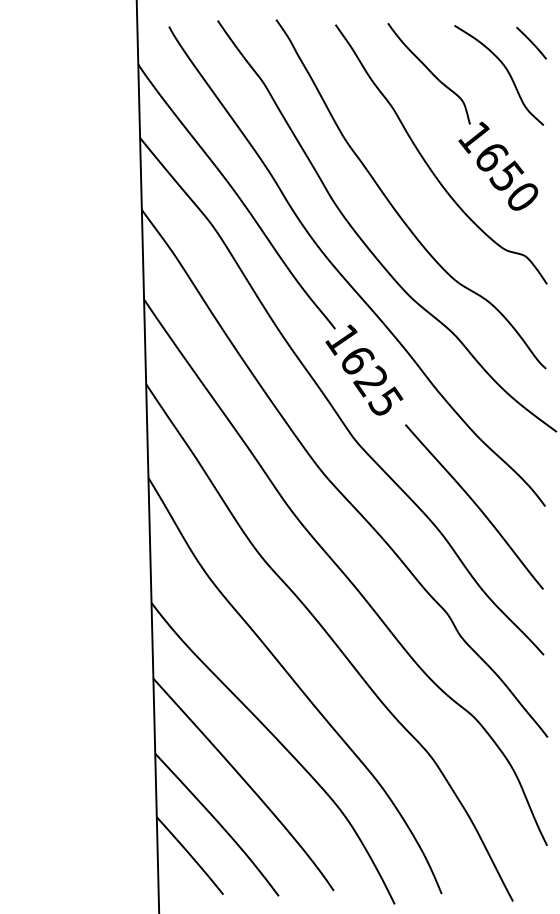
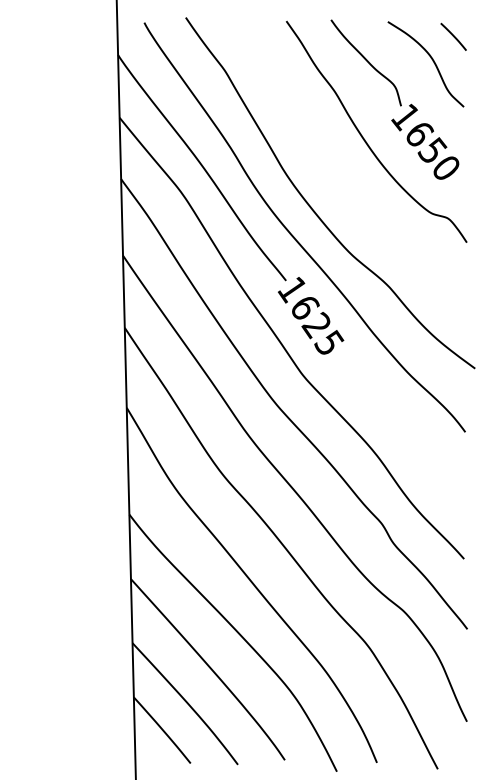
curve: (395, 208) -> (337, 177), removed
curve: (475, 505) -> (405, 431), removed

